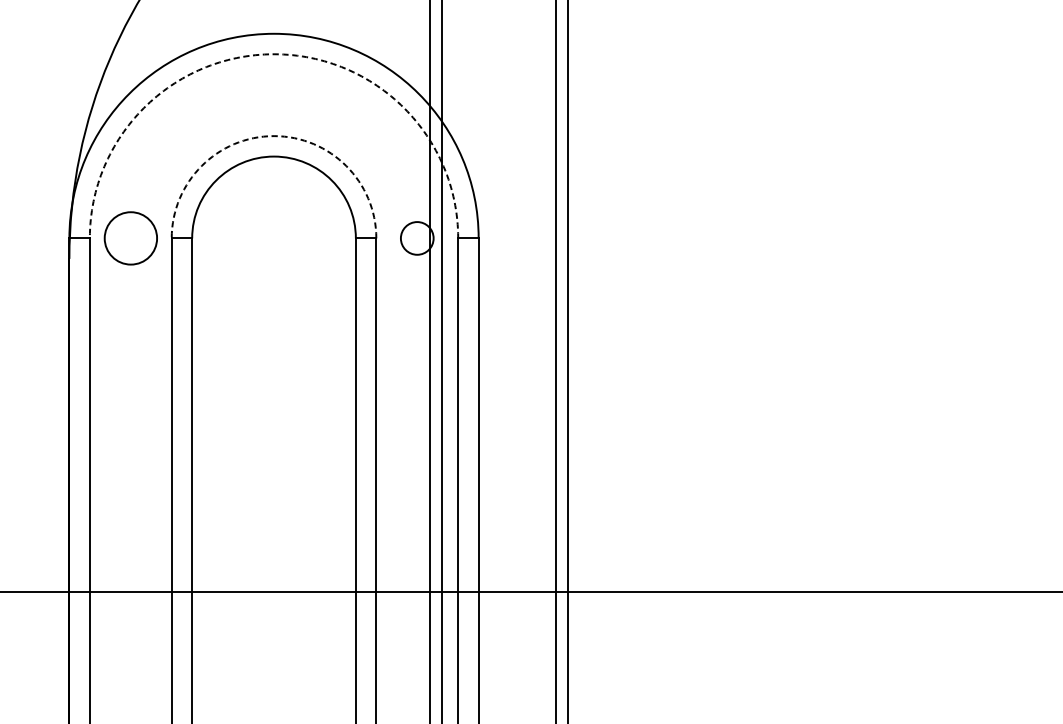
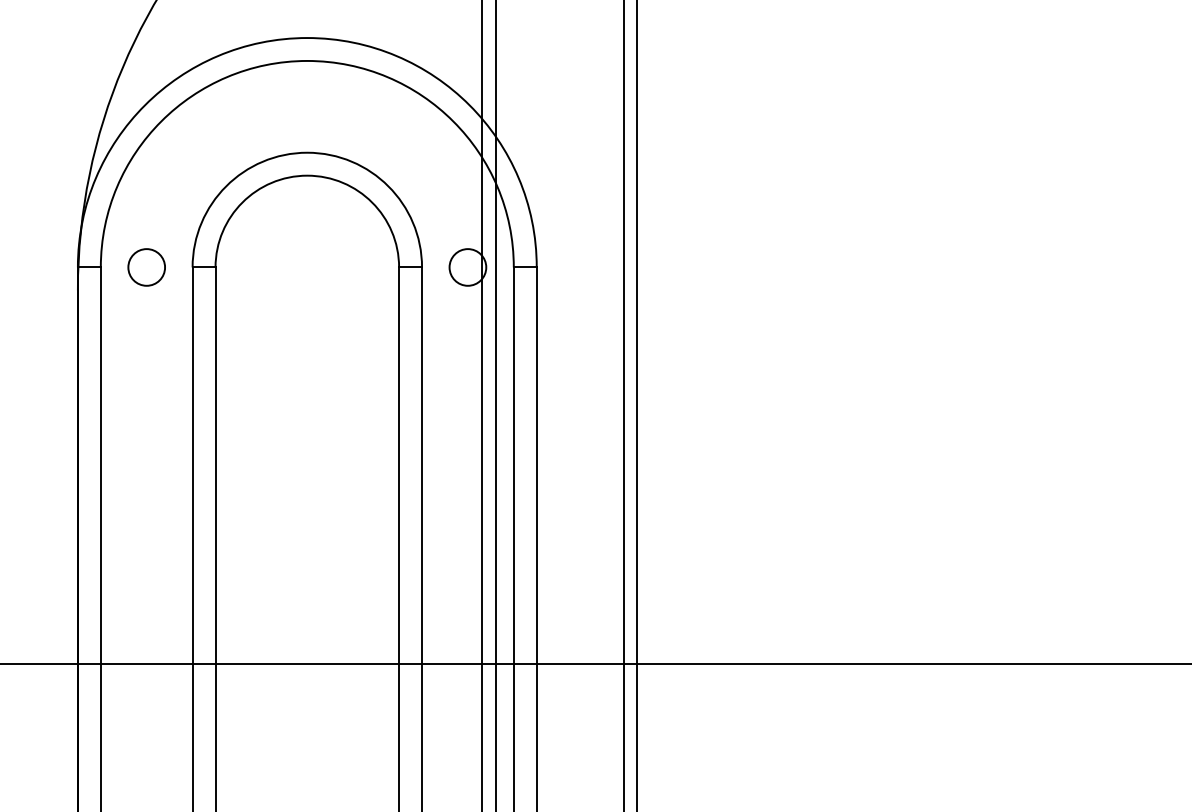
arc: (274, 53) -> (307, 60), dashed -> solid
arc: (274, 135) -> (307, 152), dashed -> solid
circle: (130, 238) -> (146, 267), size x0.62

